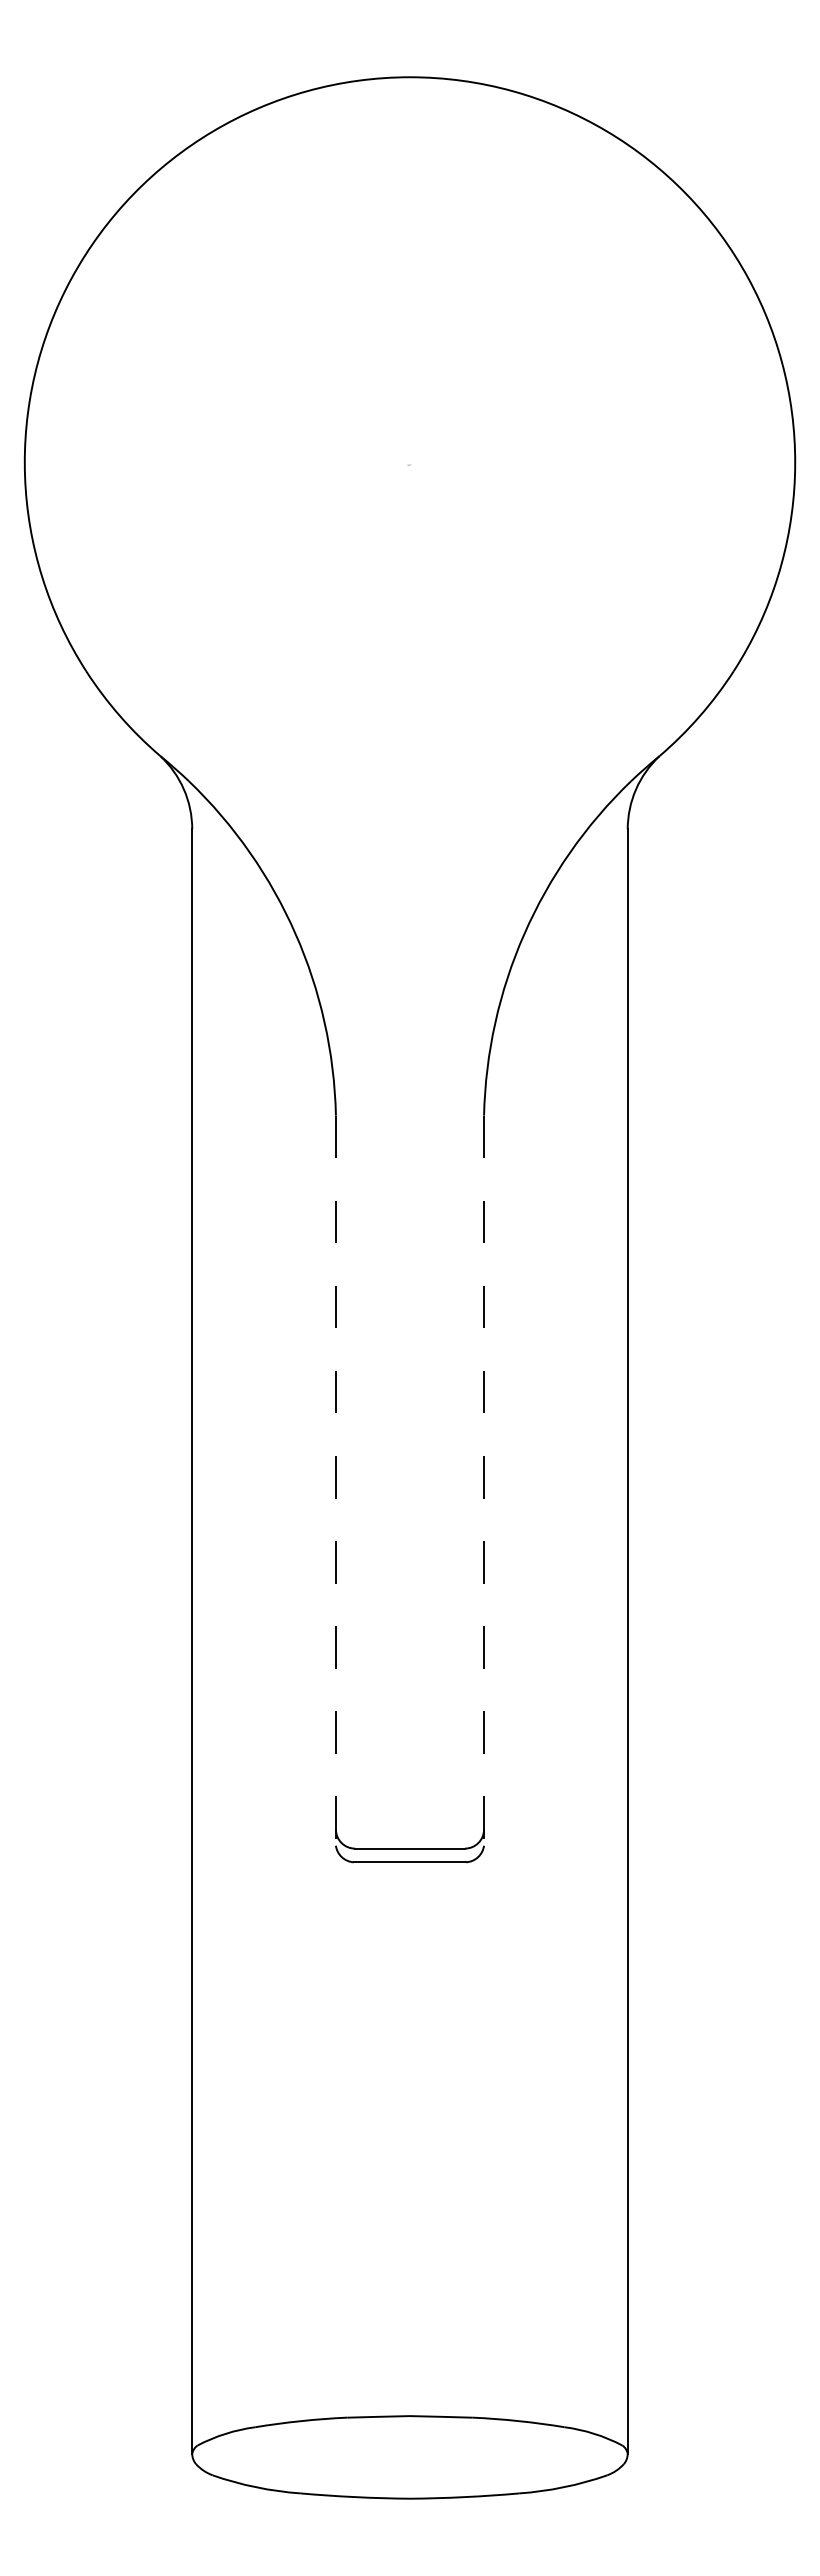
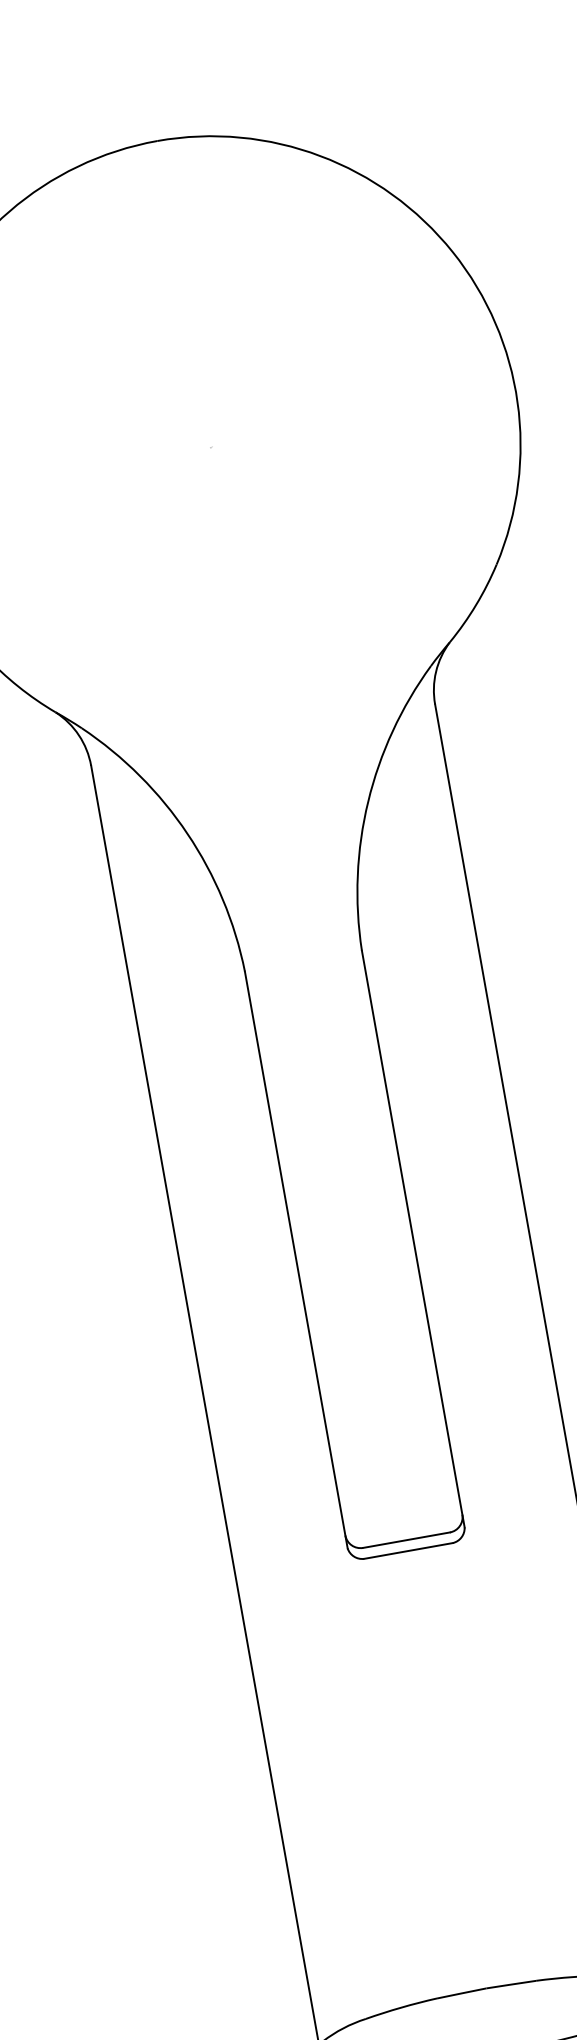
line: (335, 1481) -> (296, 1260), dashed -> solid
line: (484, 1481) -> (413, 1239), dashed -> solid

